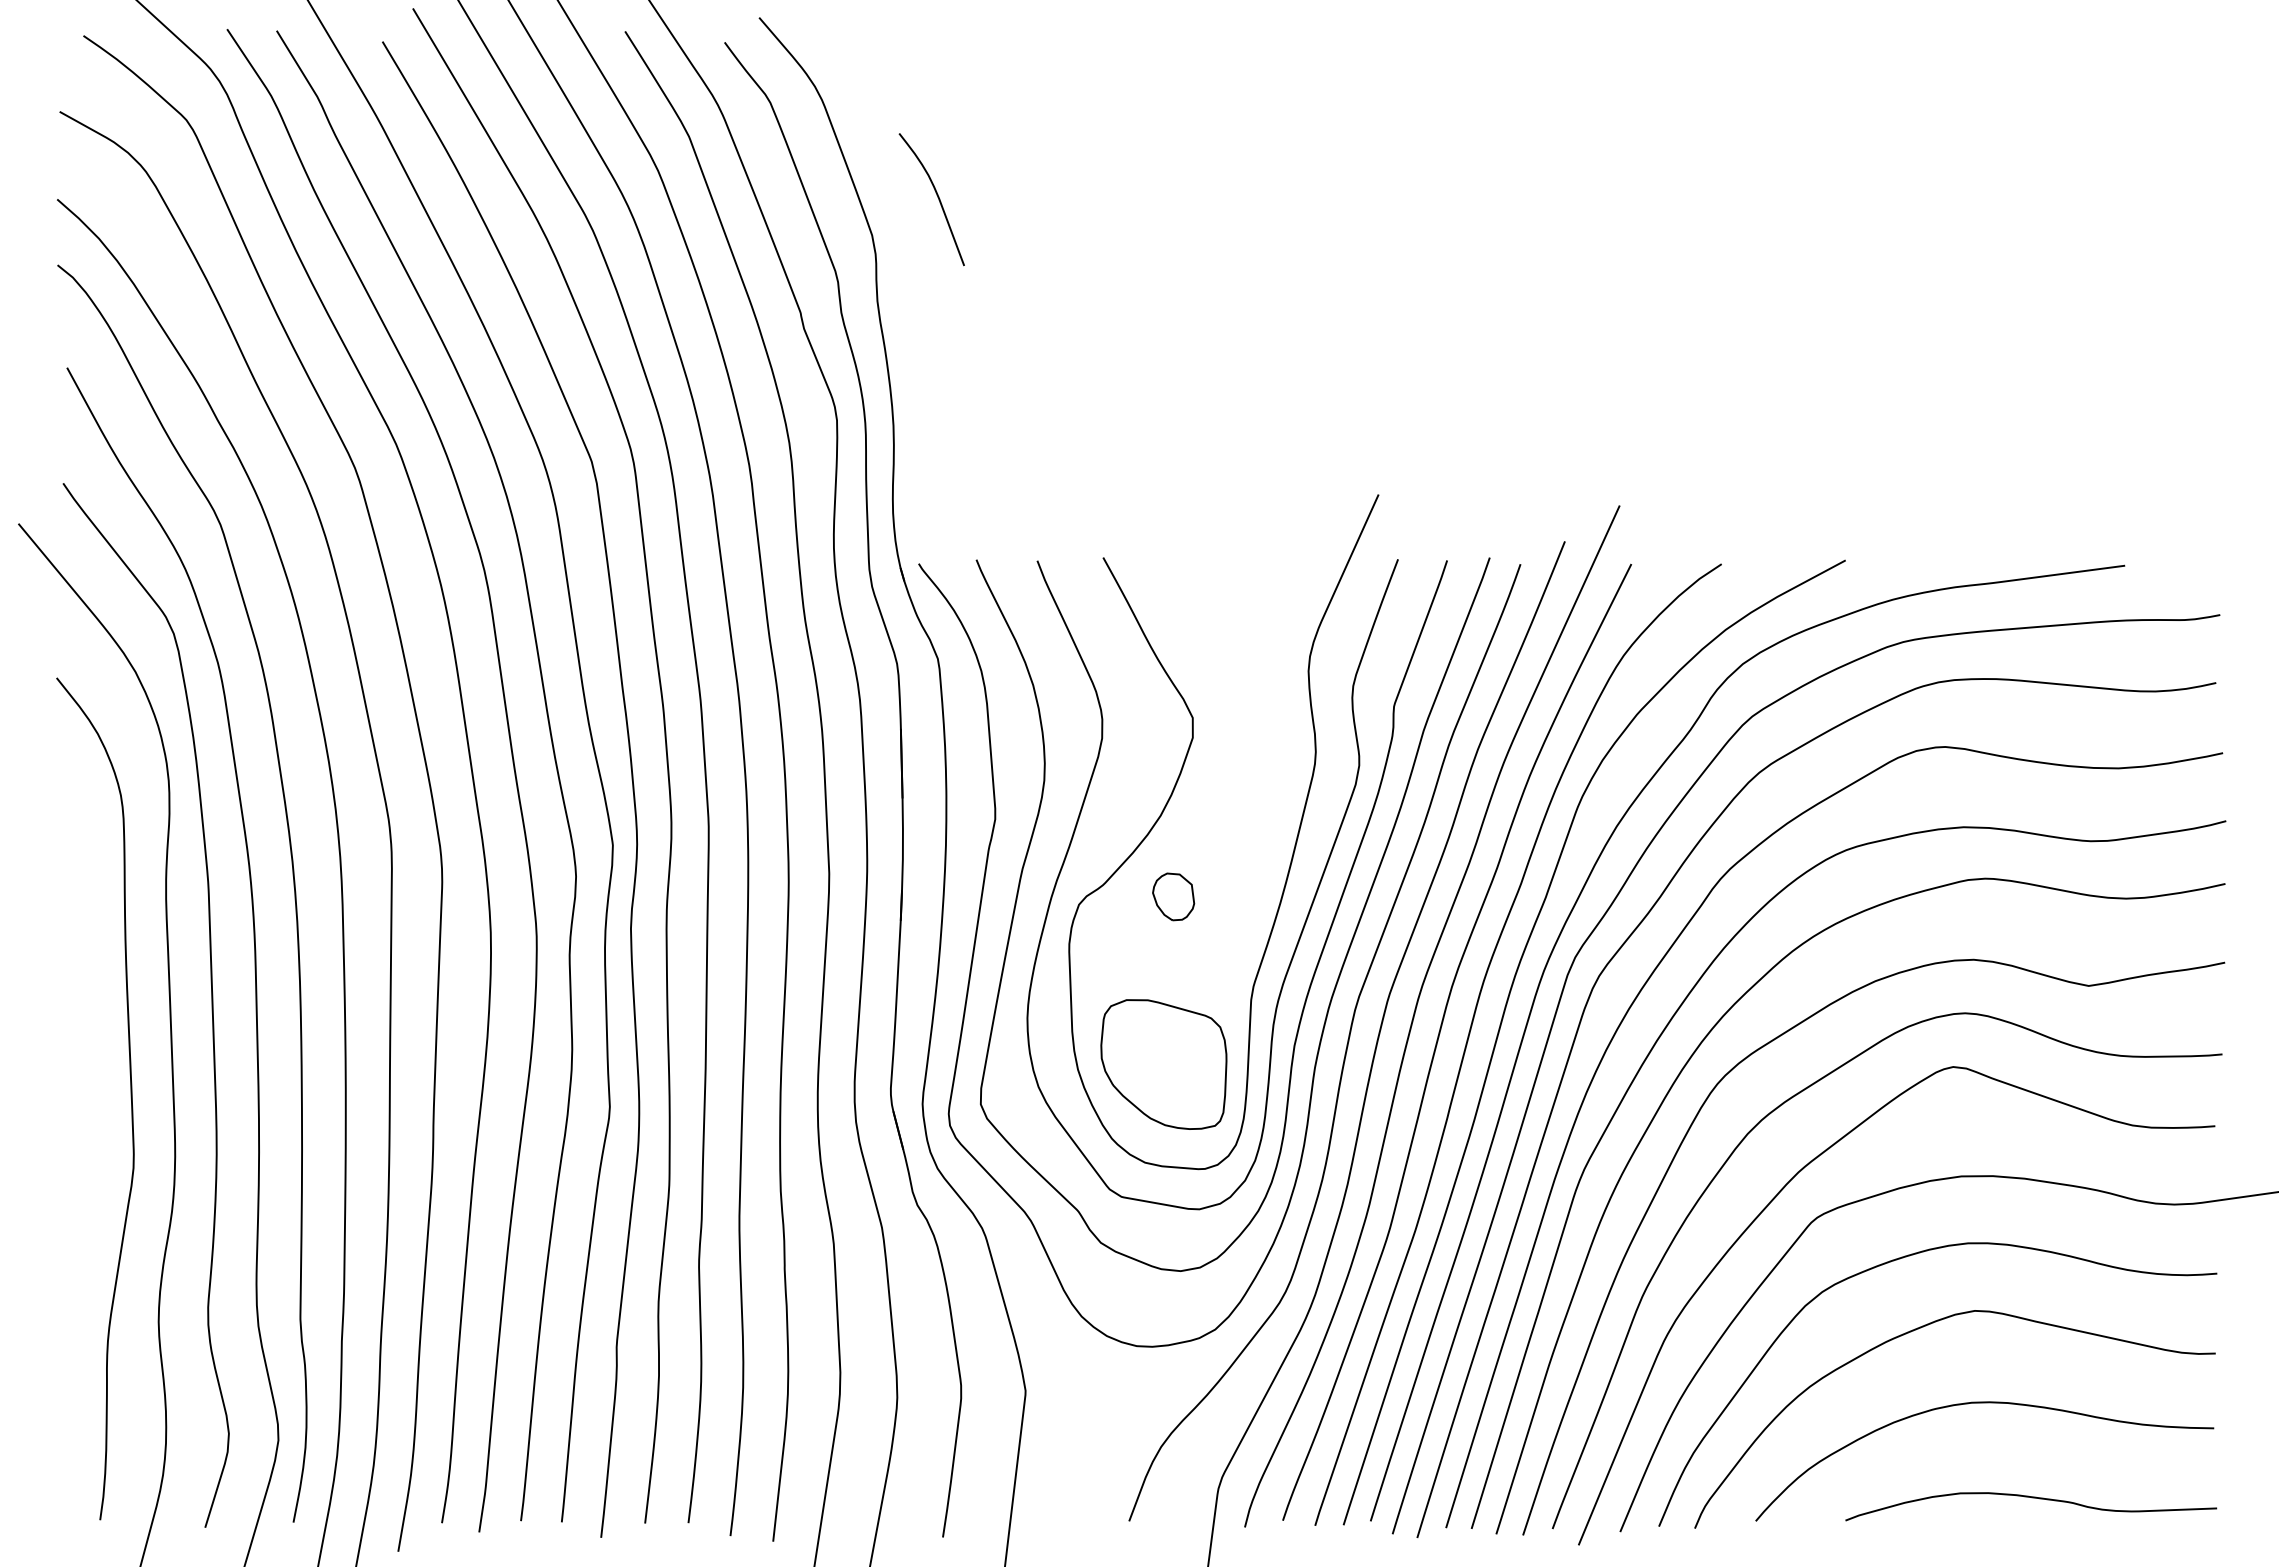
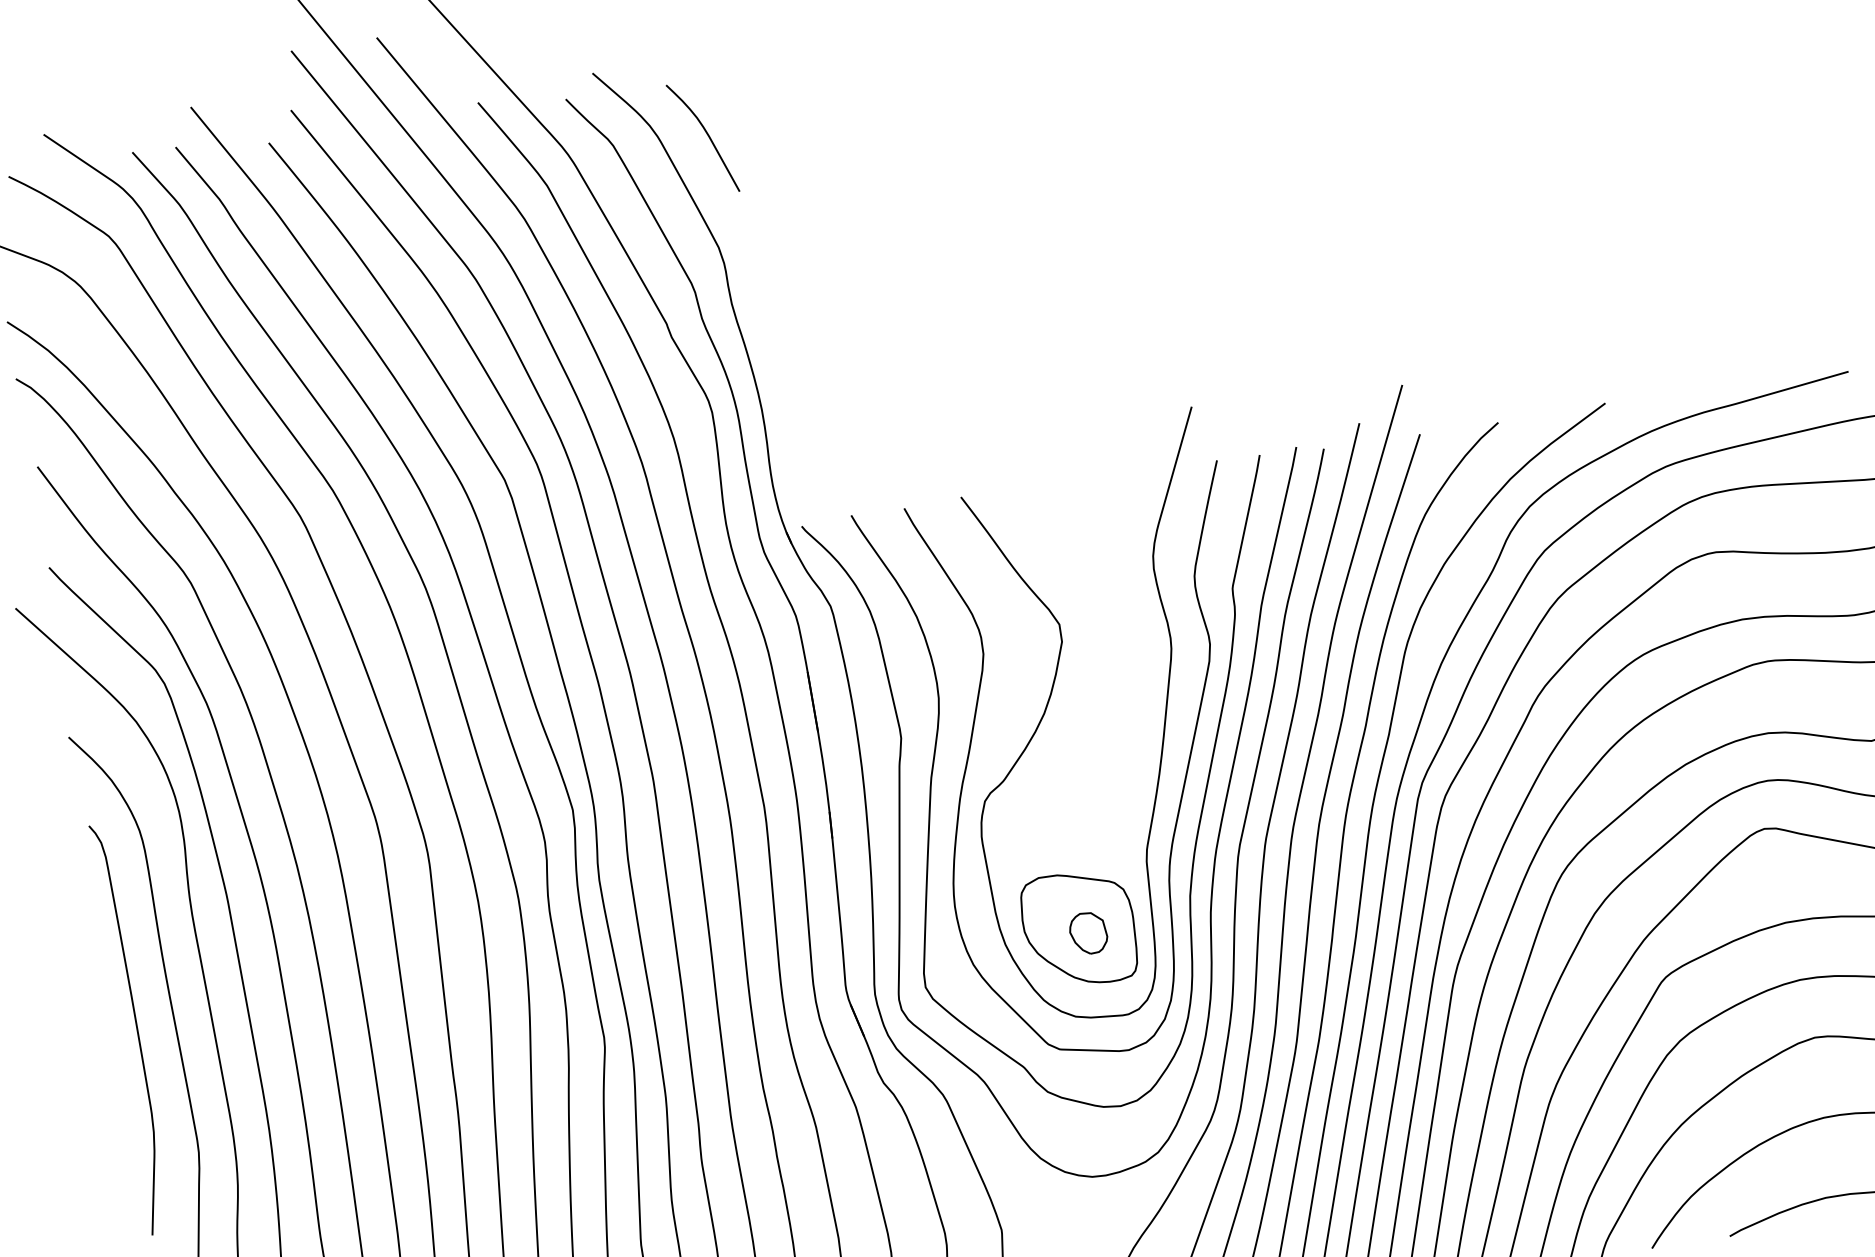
curve: (937, 197) -> (707, 135), moved
part: (1173, 896) -> (1088, 932), moved
curve: (84, 1017) -> (136, 1028), added

